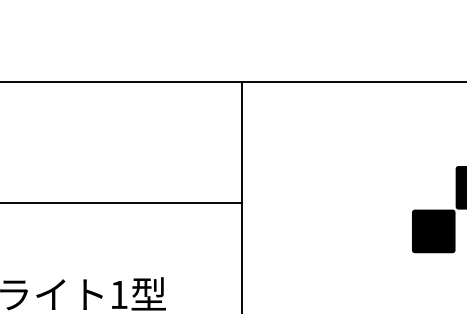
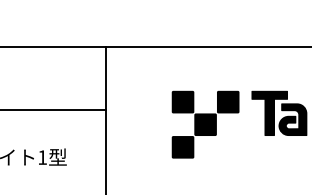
fill: (389, 186) -> (182, 101), added
fill: (389, 275) -> (182, 147), added

